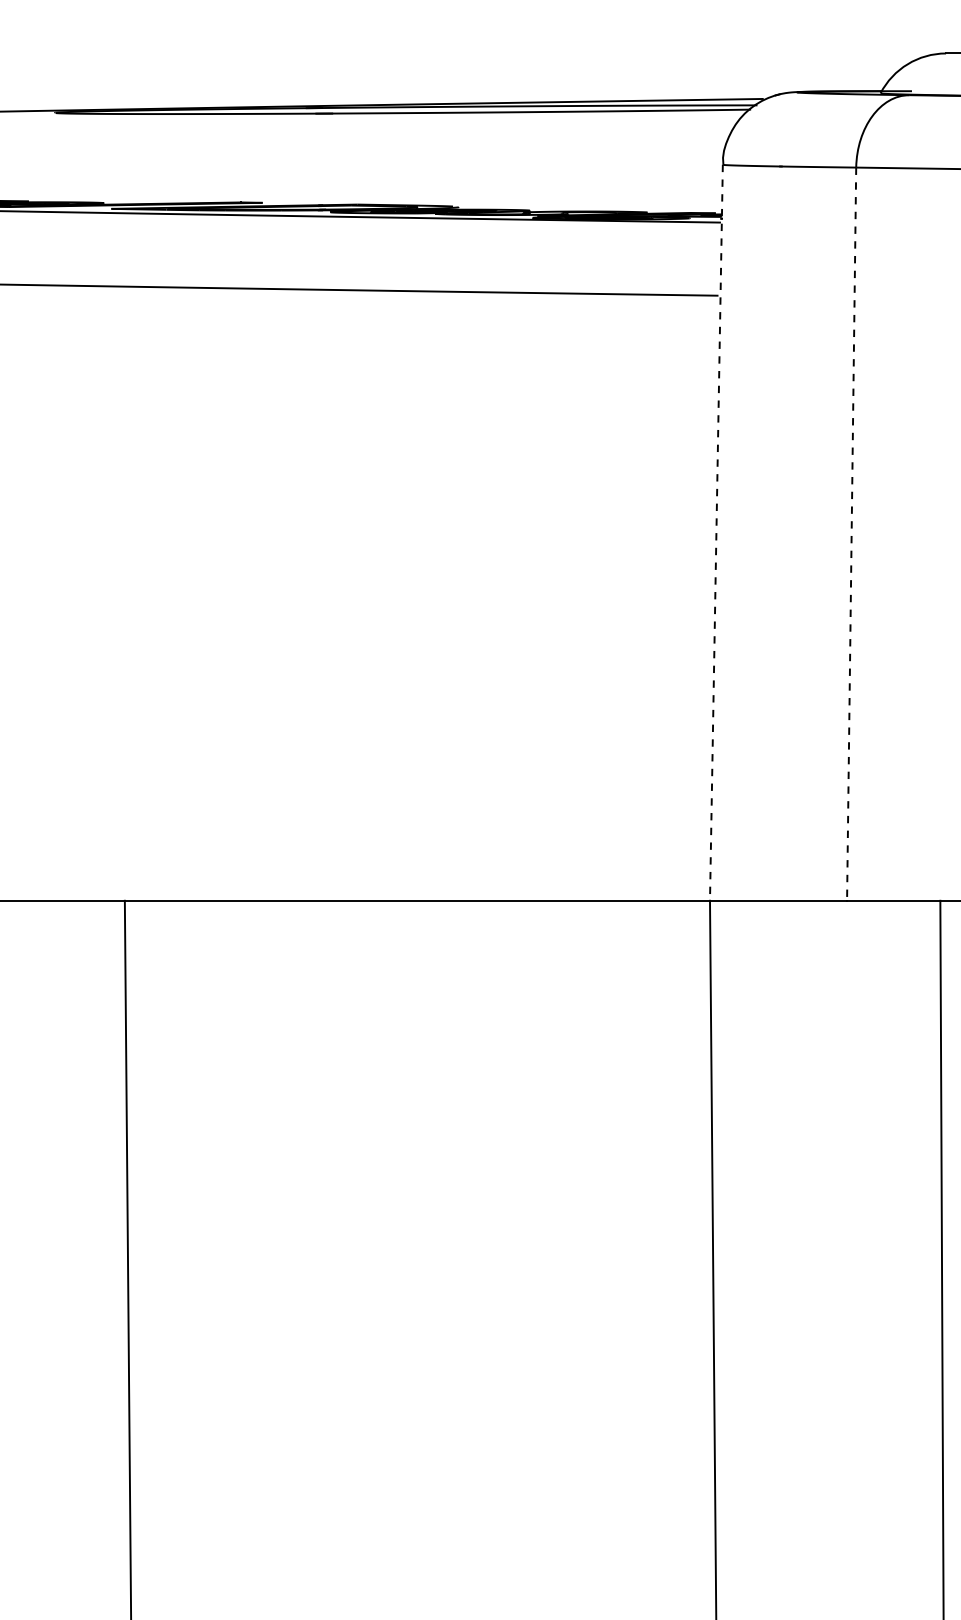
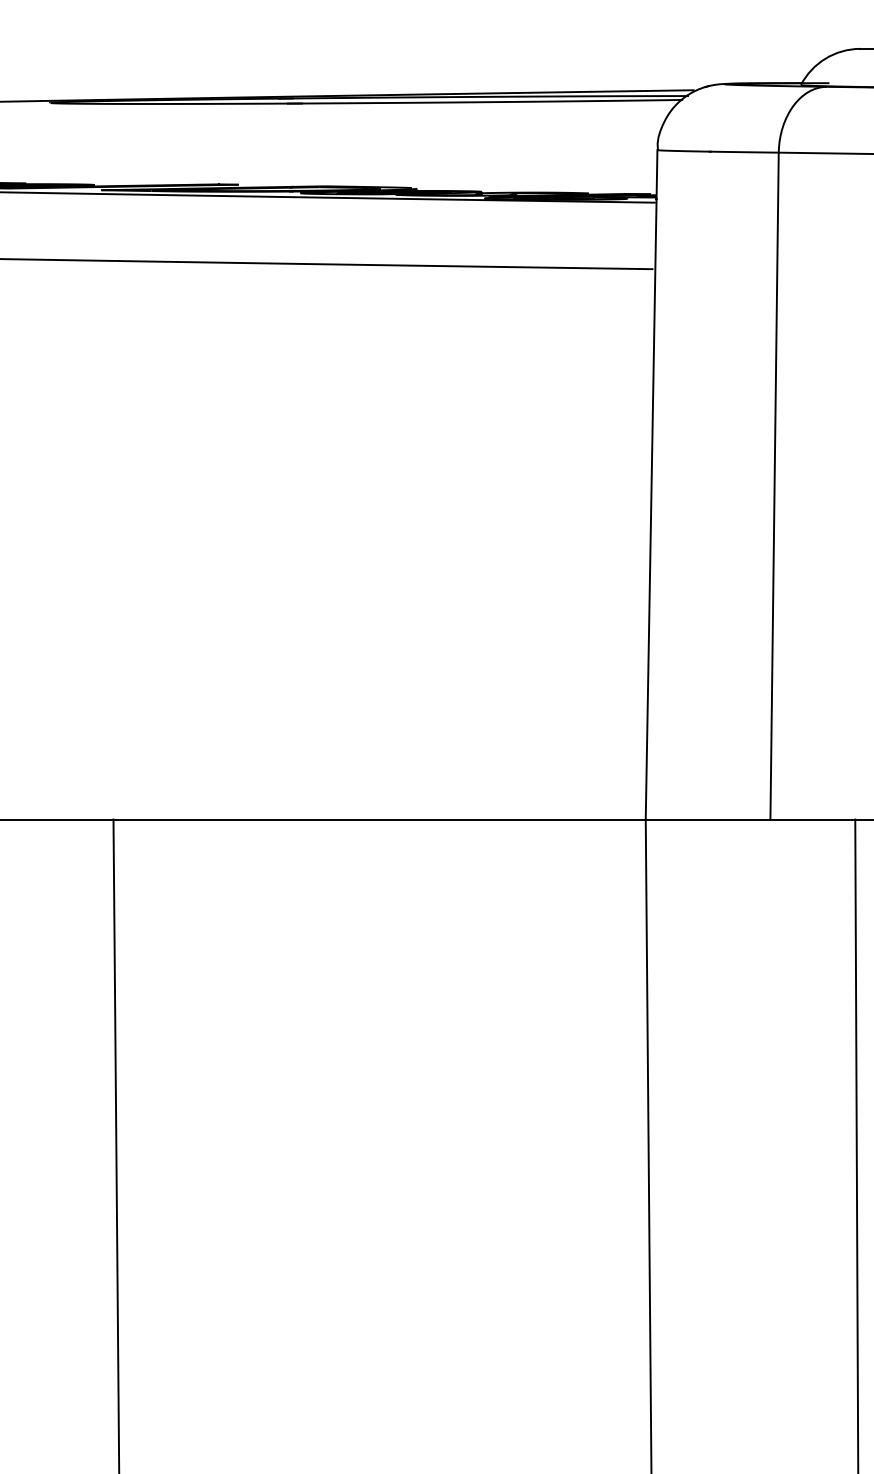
line: (716, 533) -> (651, 485), dashed -> solid
line: (851, 534) -> (774, 486), dashed -> solid

